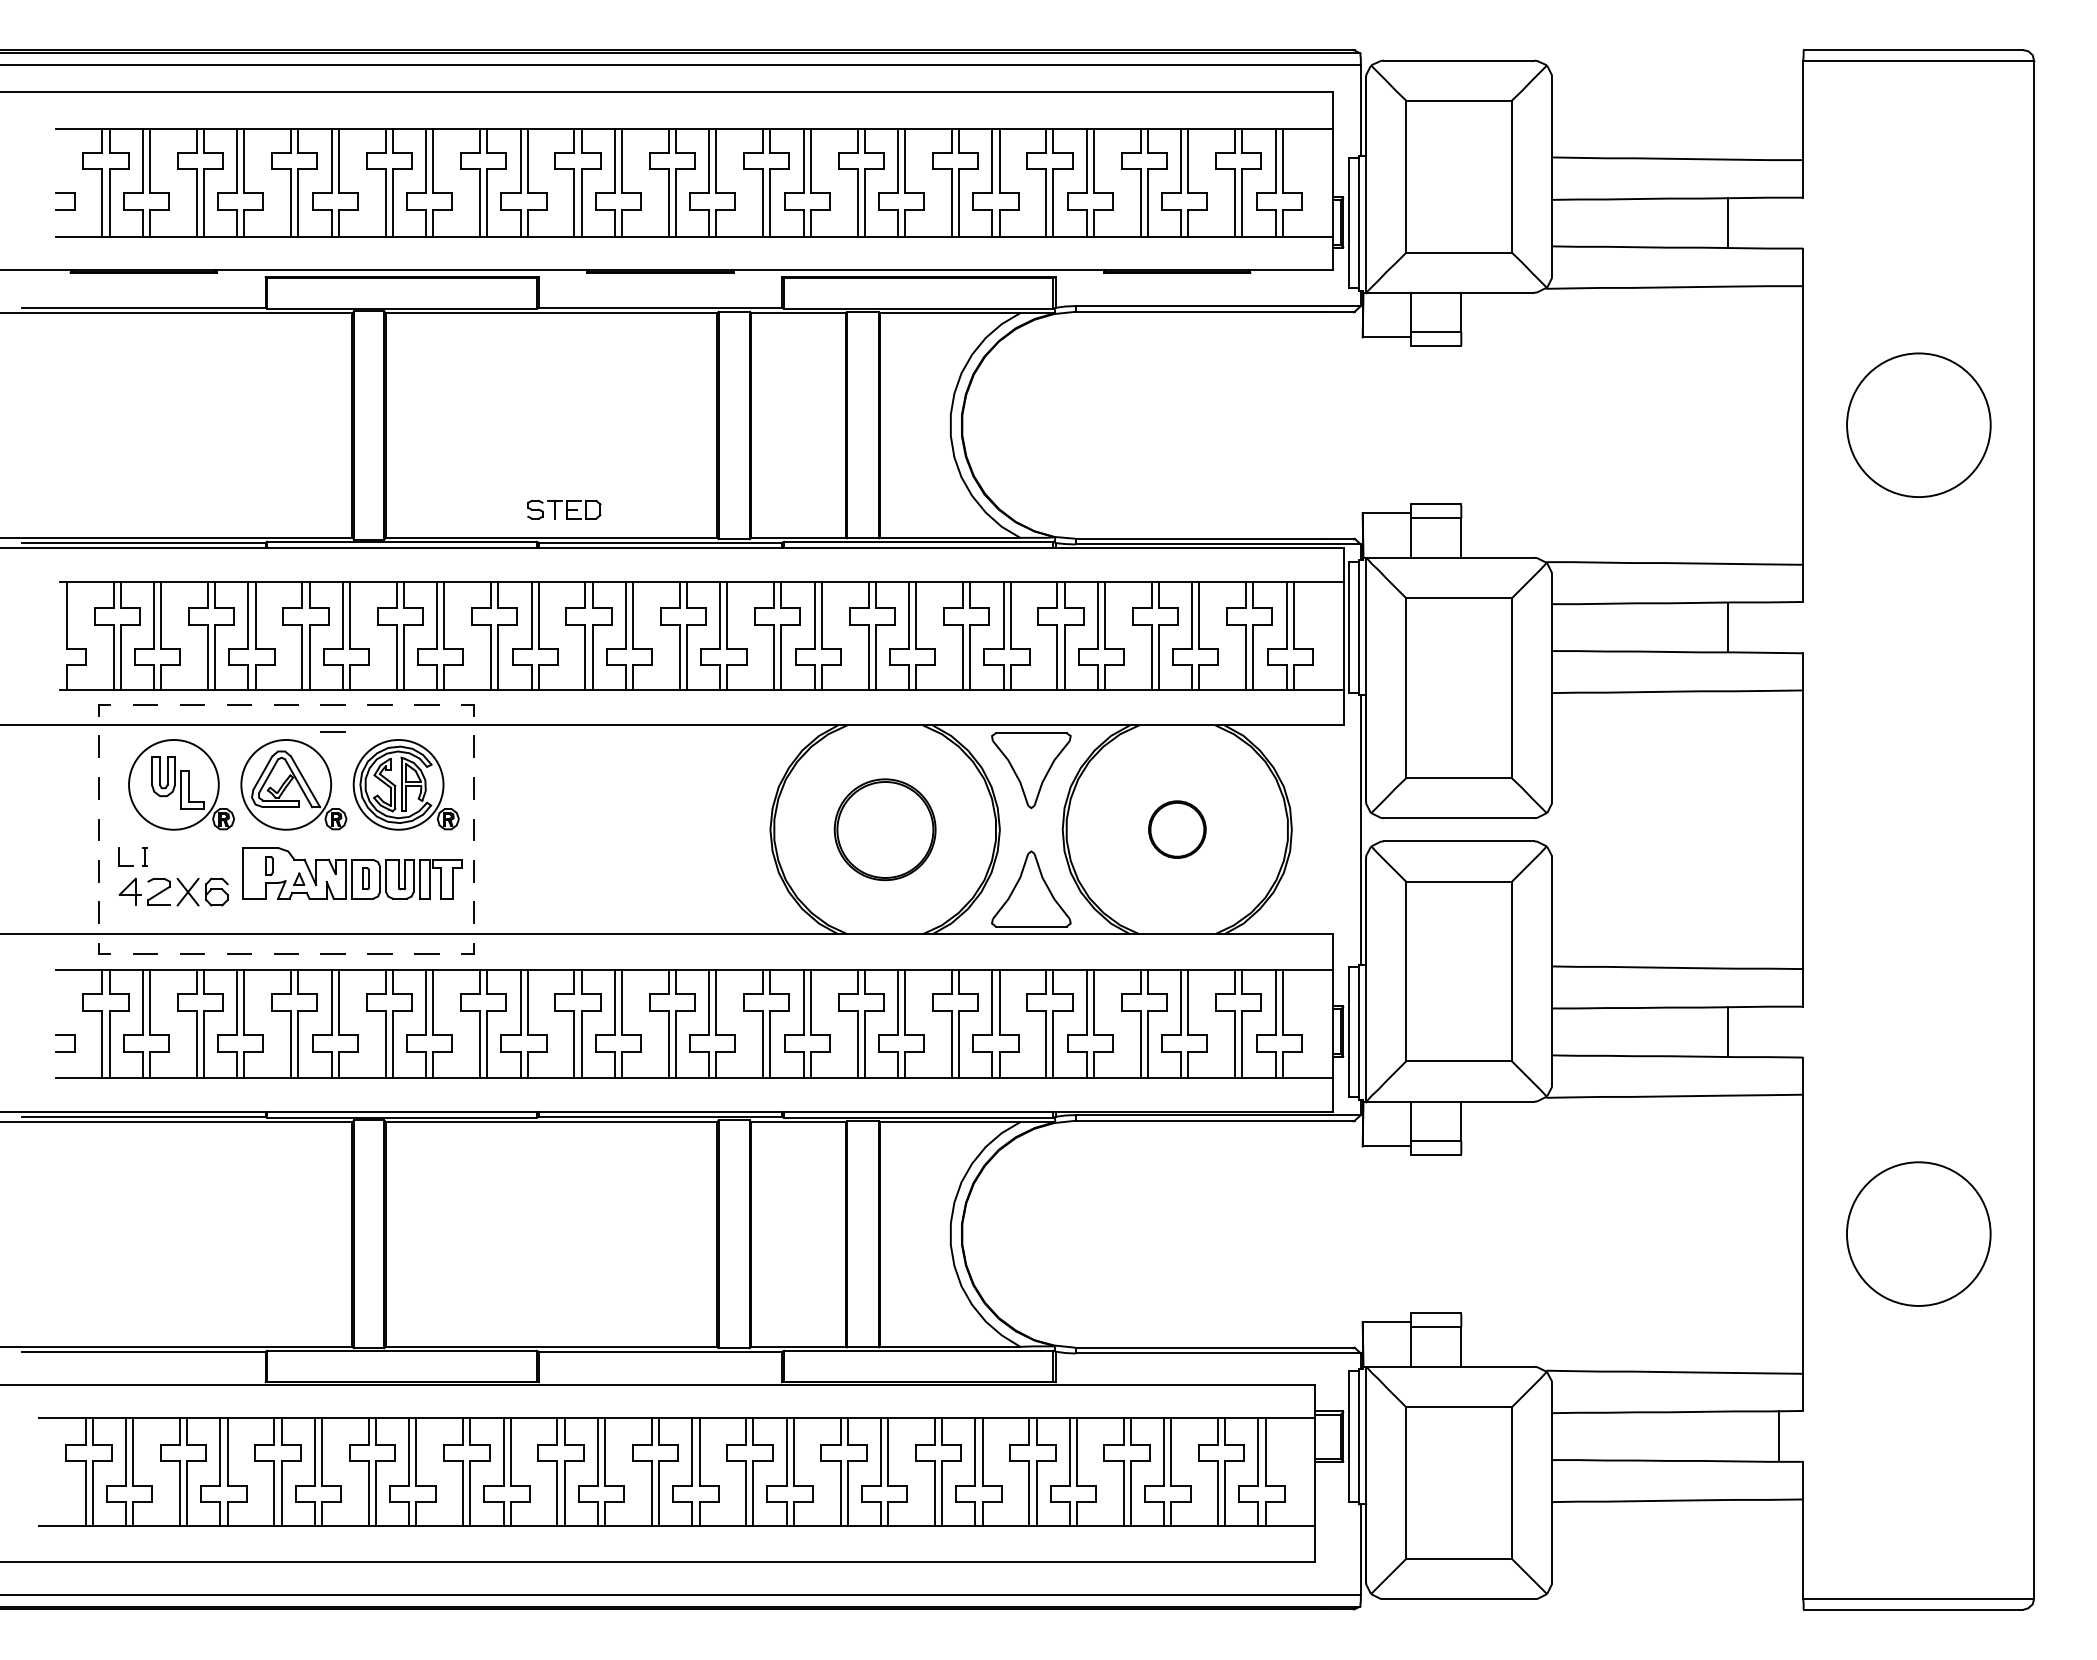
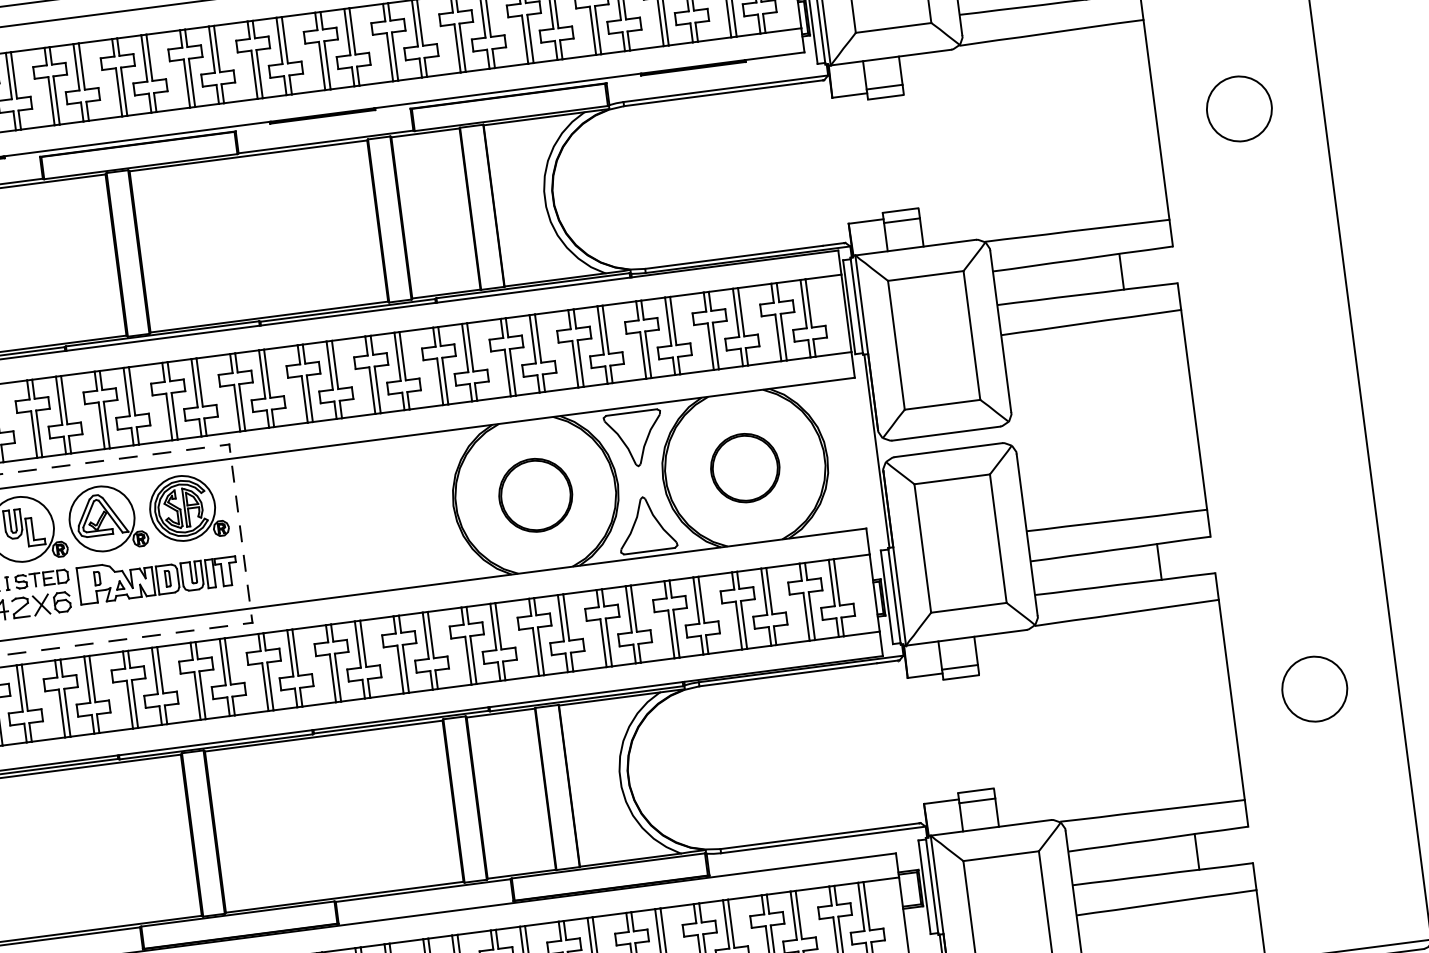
circle: (1918, 425) -> (1239, 109), size x0.62
part: (564, 509) -> (42, 578), moved
line: (332, 731) -> (130, 476), removed
part: (1177, 829) -> (745, 467), size x1.67
circle: (1918, 1234) -> (1314, 689), size x0.62
line: (1779, 1436) -> (1197, 851), moved

